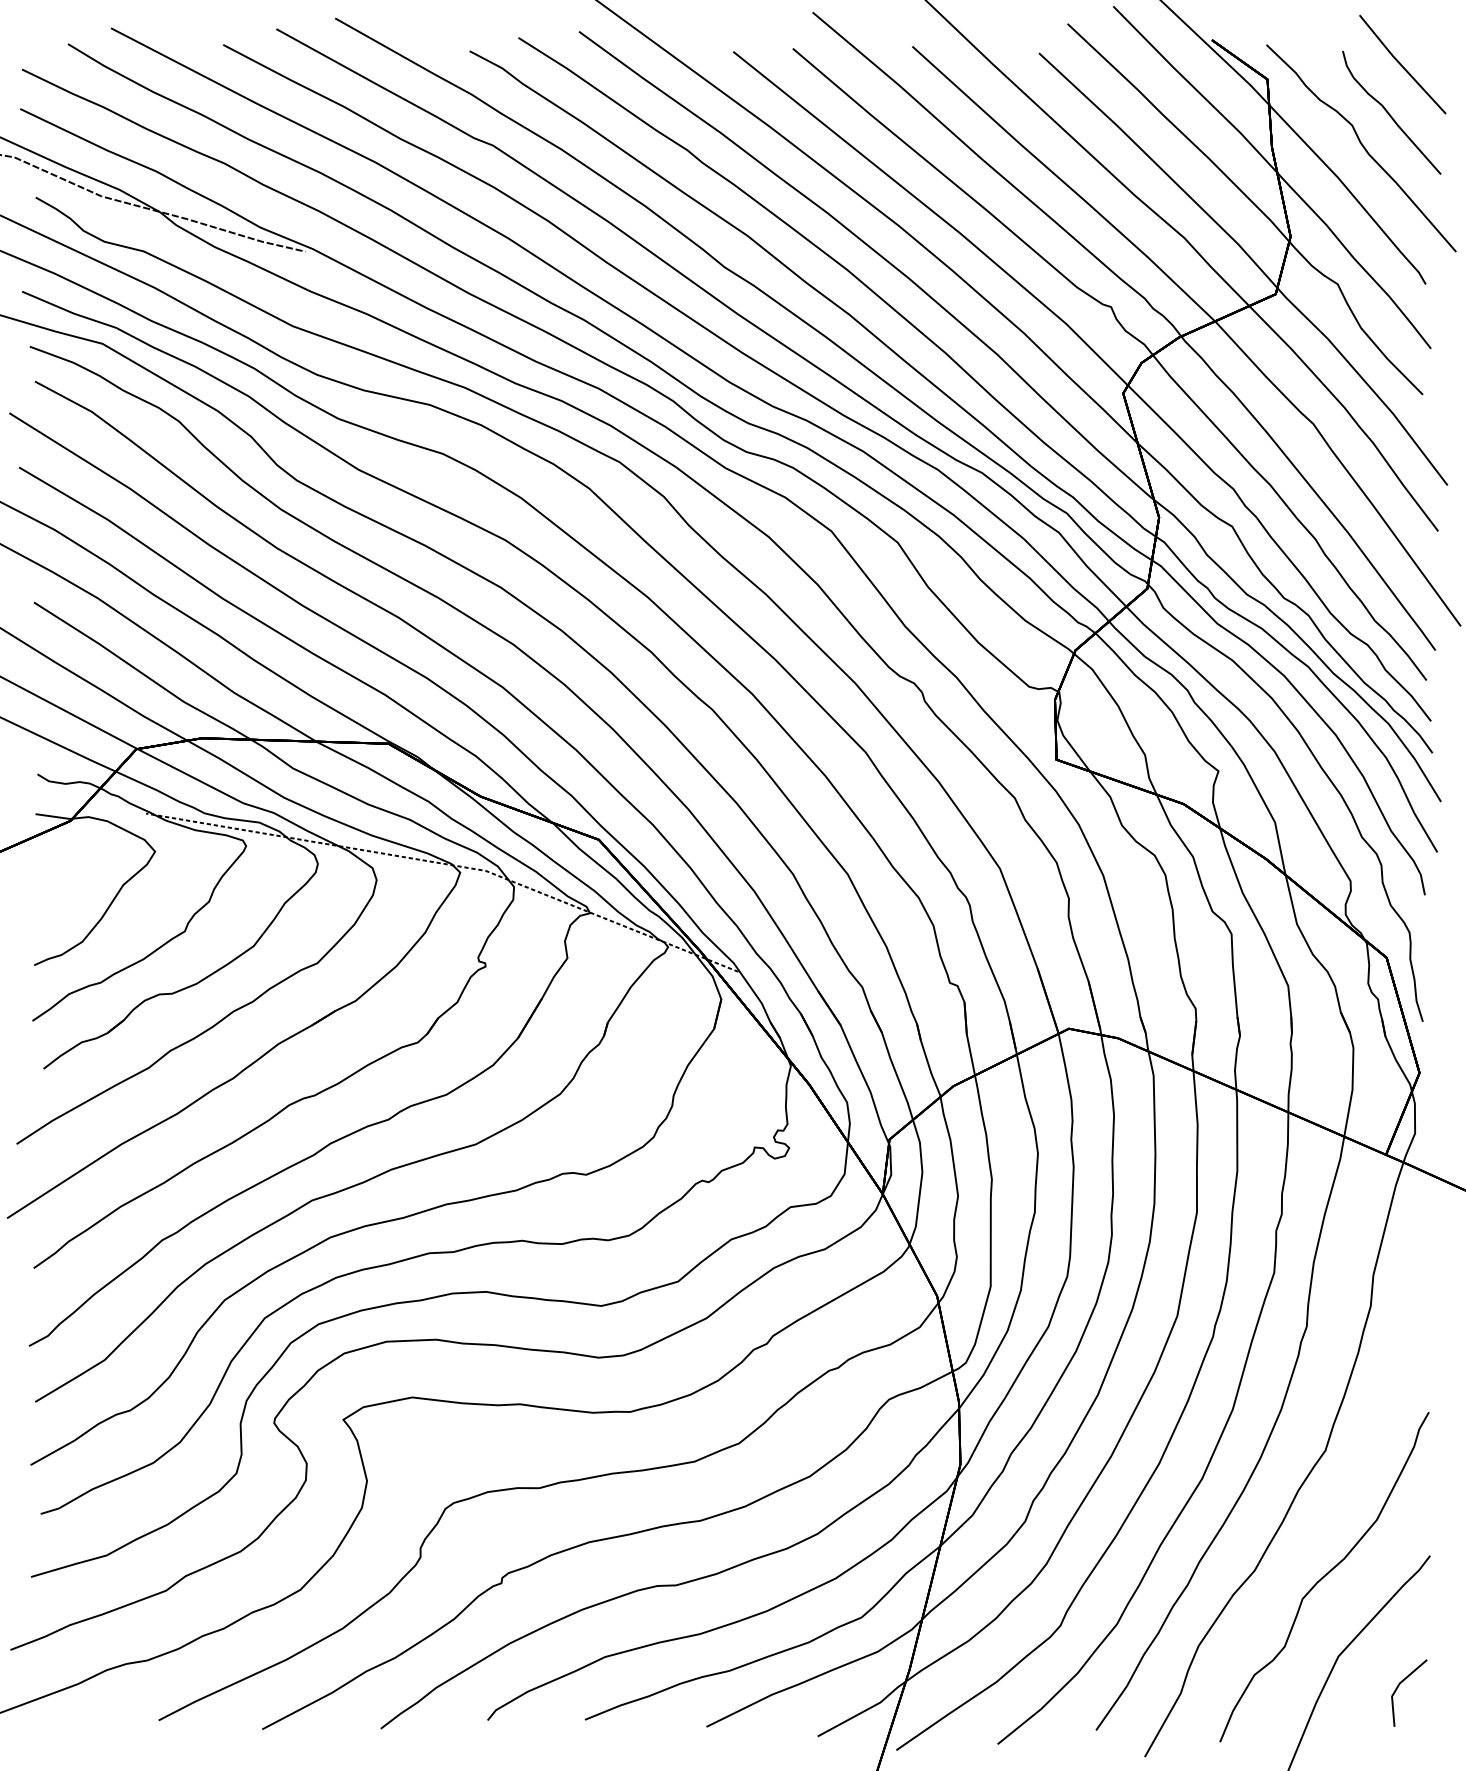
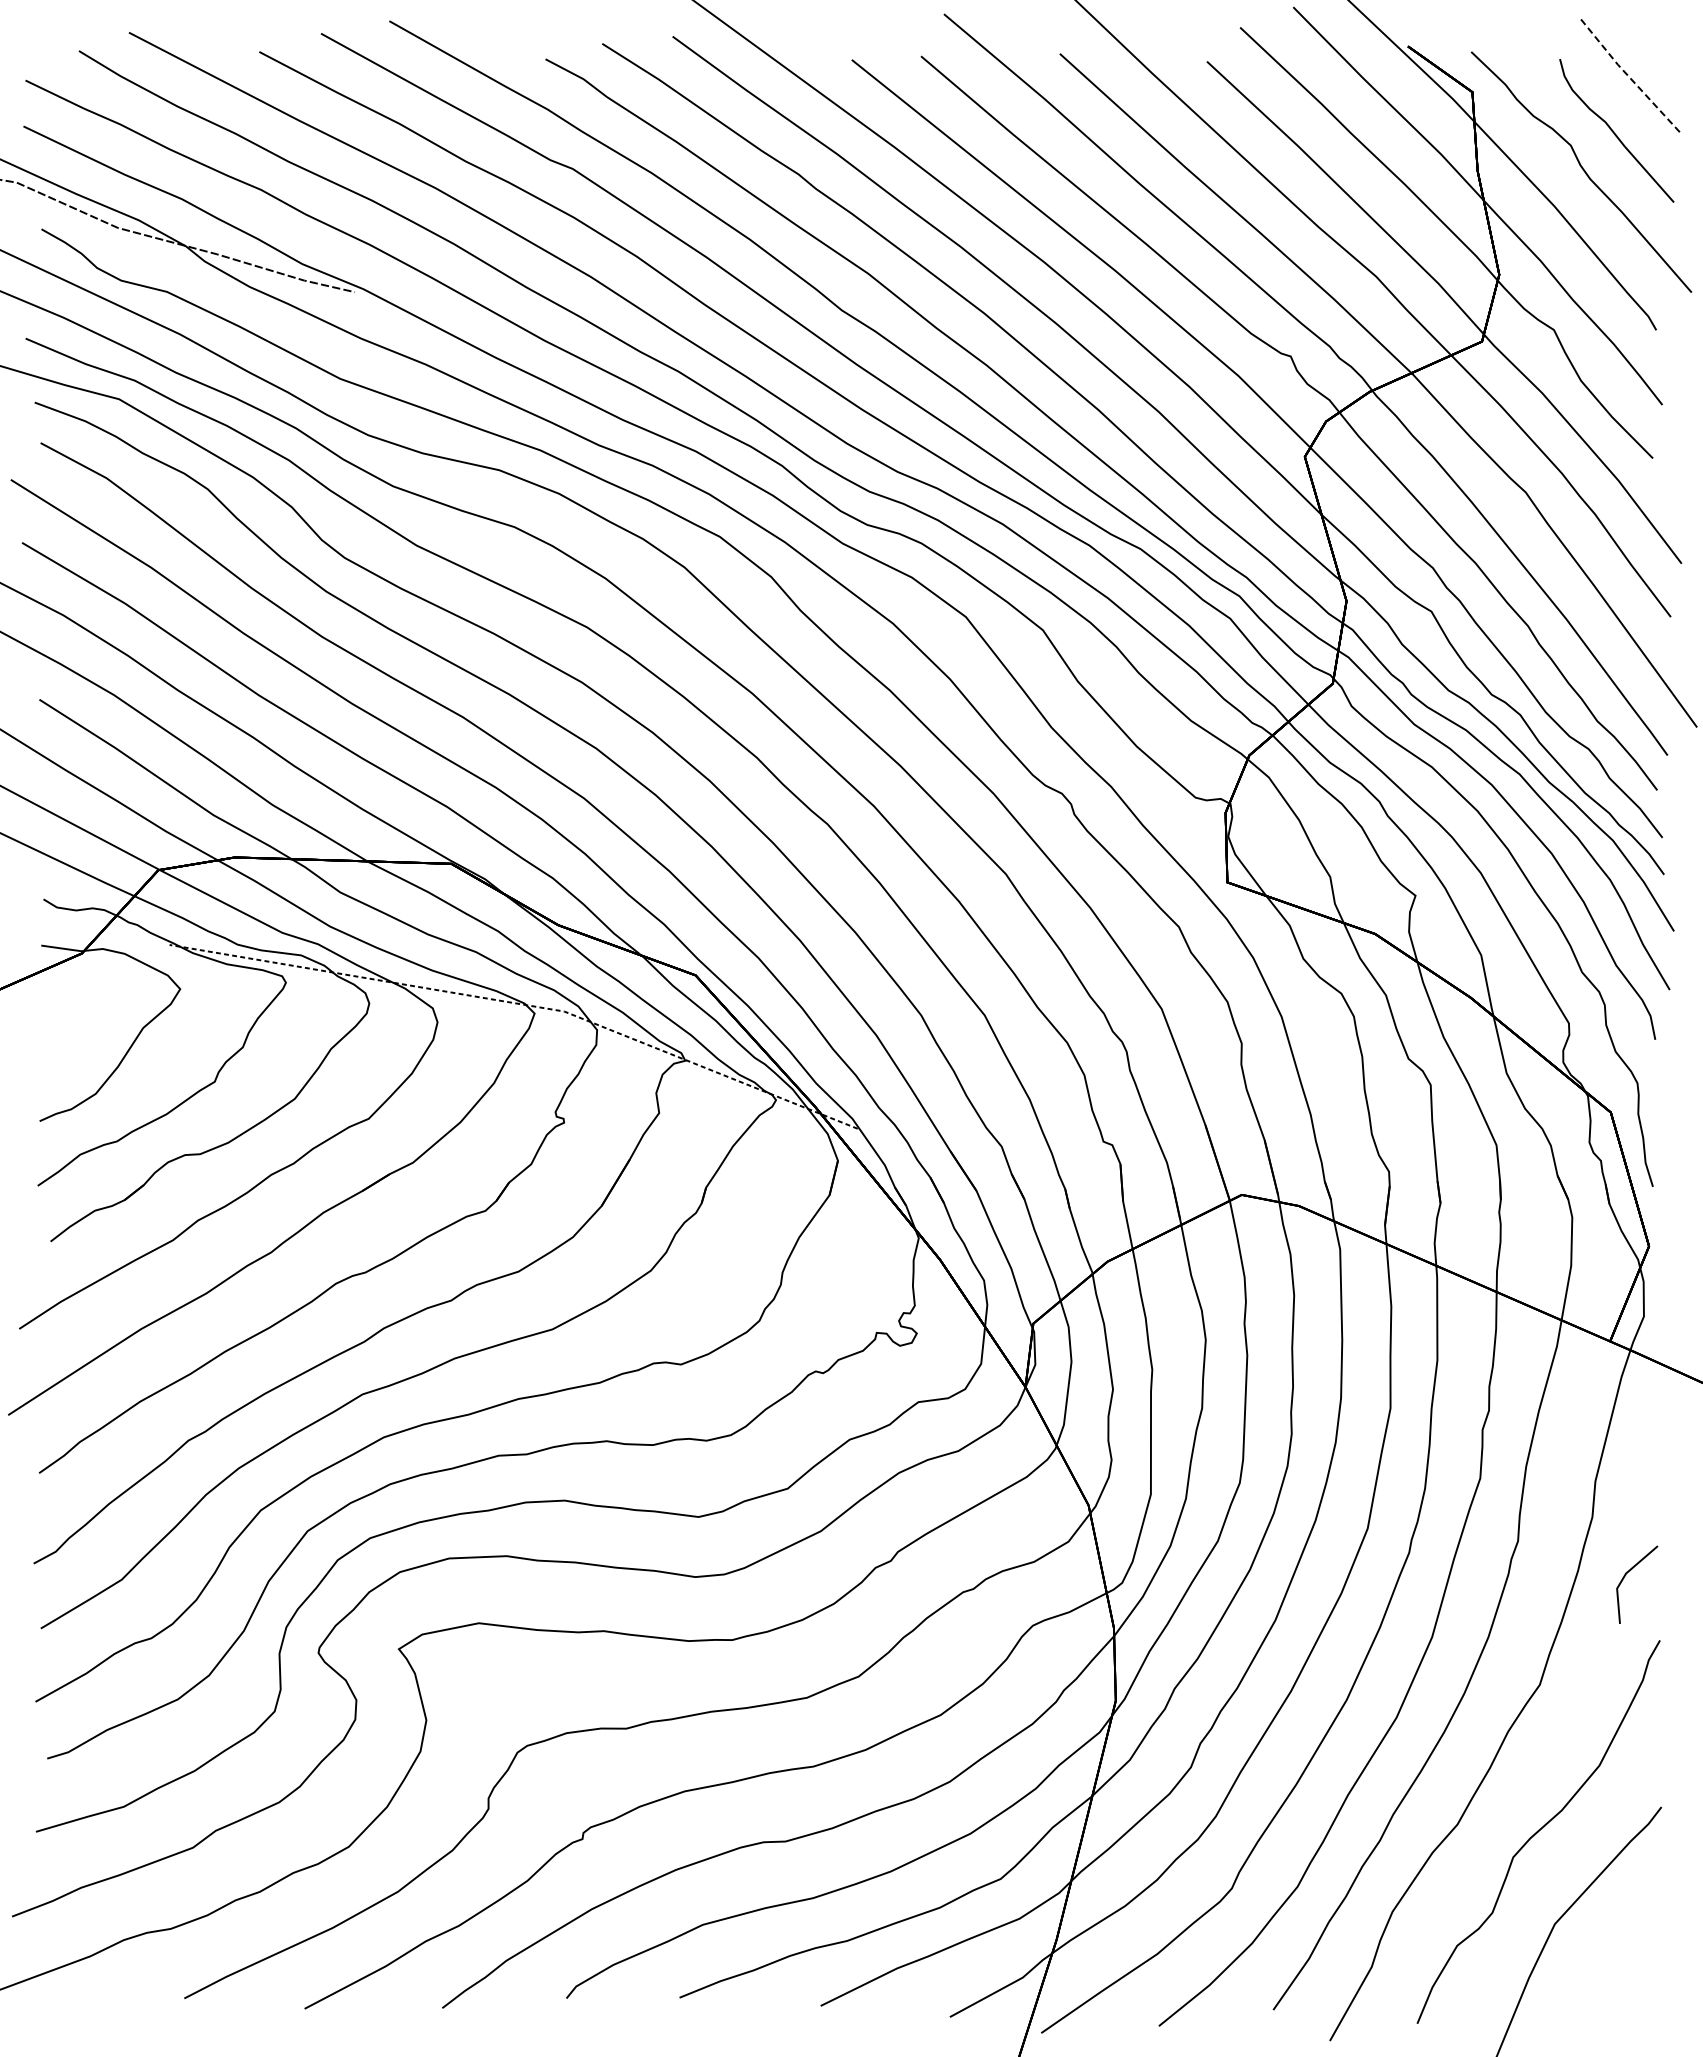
line: (1401, 65) -> (1628, 75), solid -> dashed
line: (1398, 1687) -> (1624, 1578), moved

